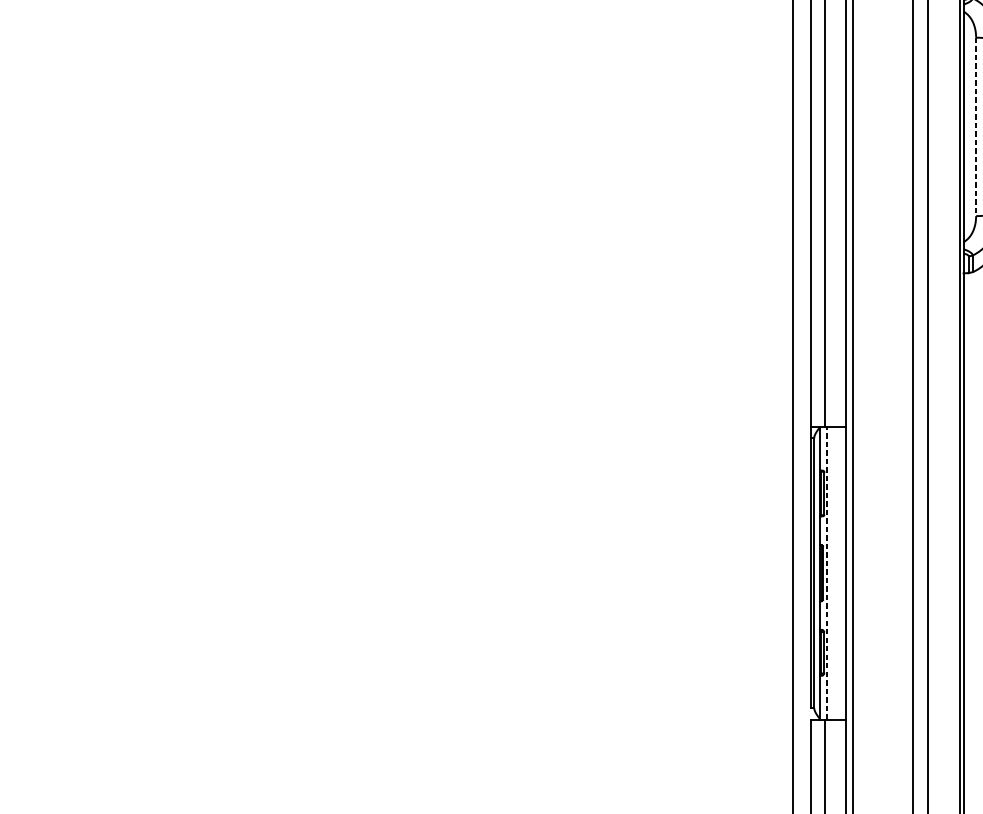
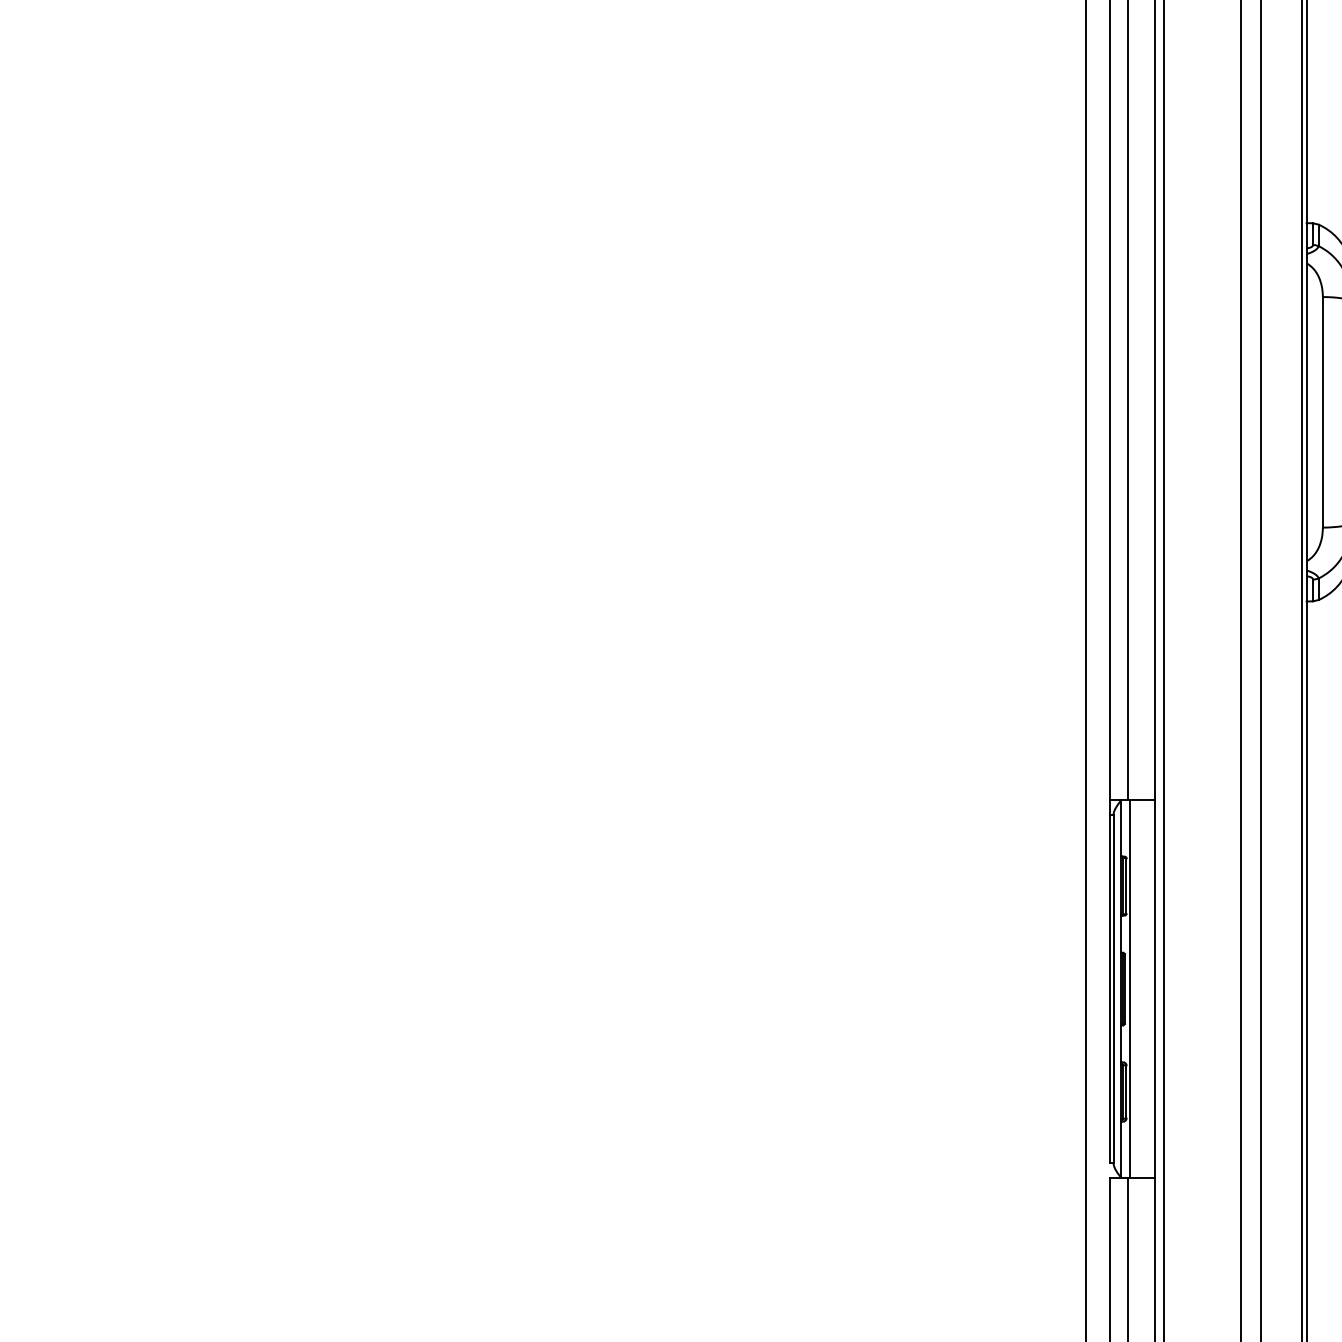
line: (975, 127) -> (1322, 412), dashed -> solid
line: (827, 572) -> (1130, 988), dashed -> solid

